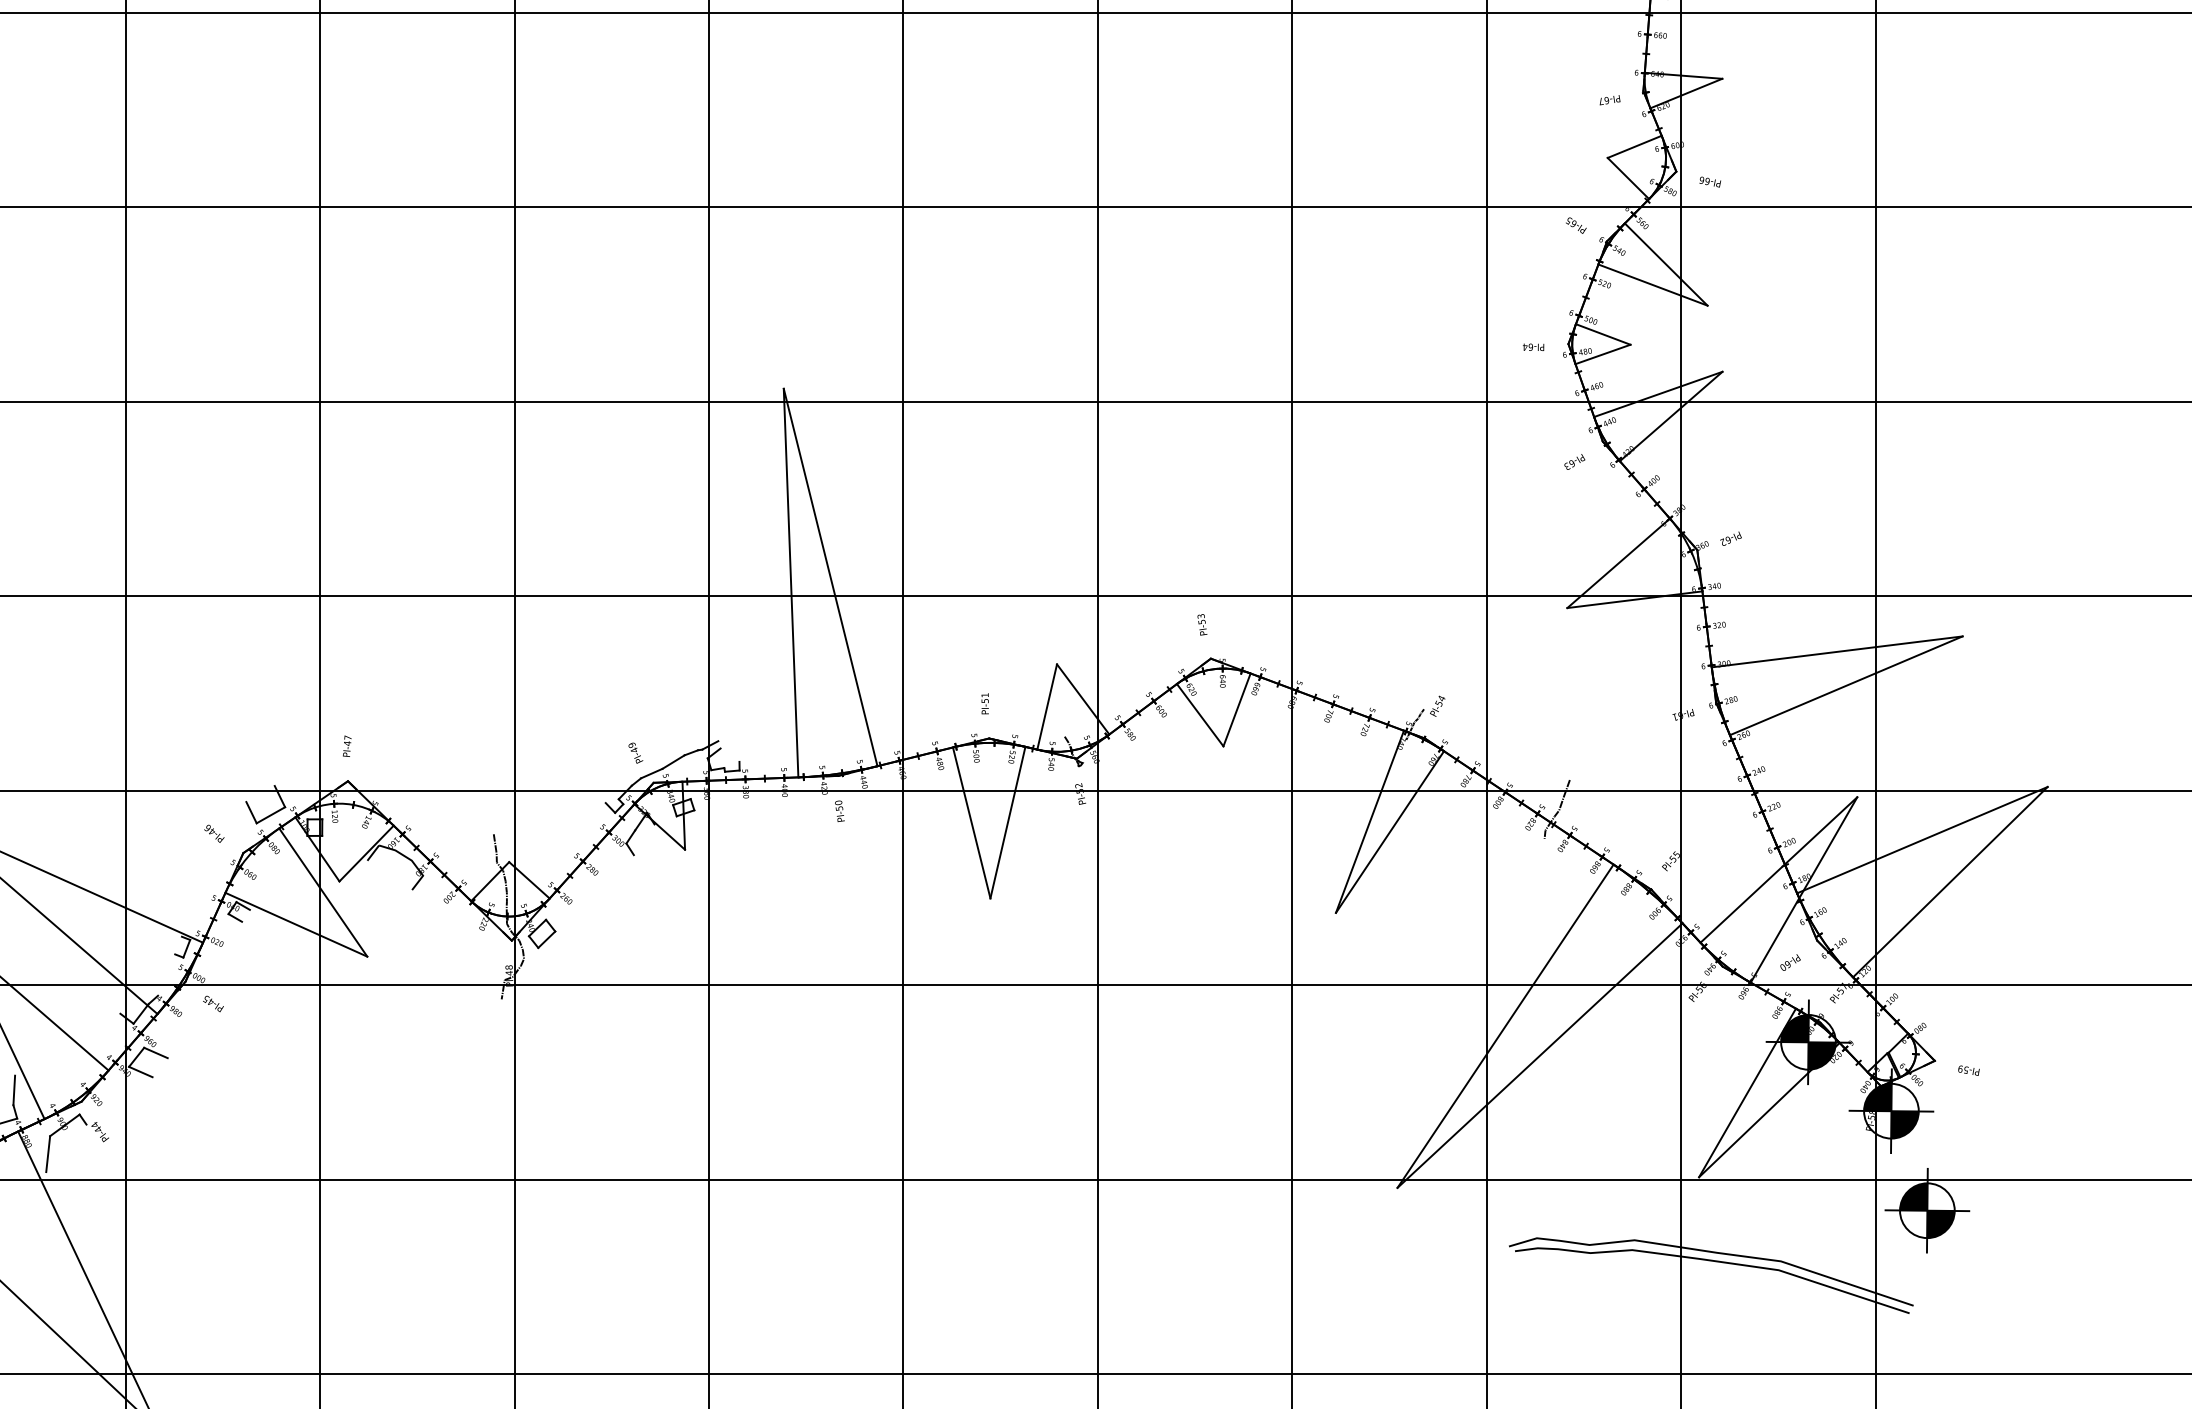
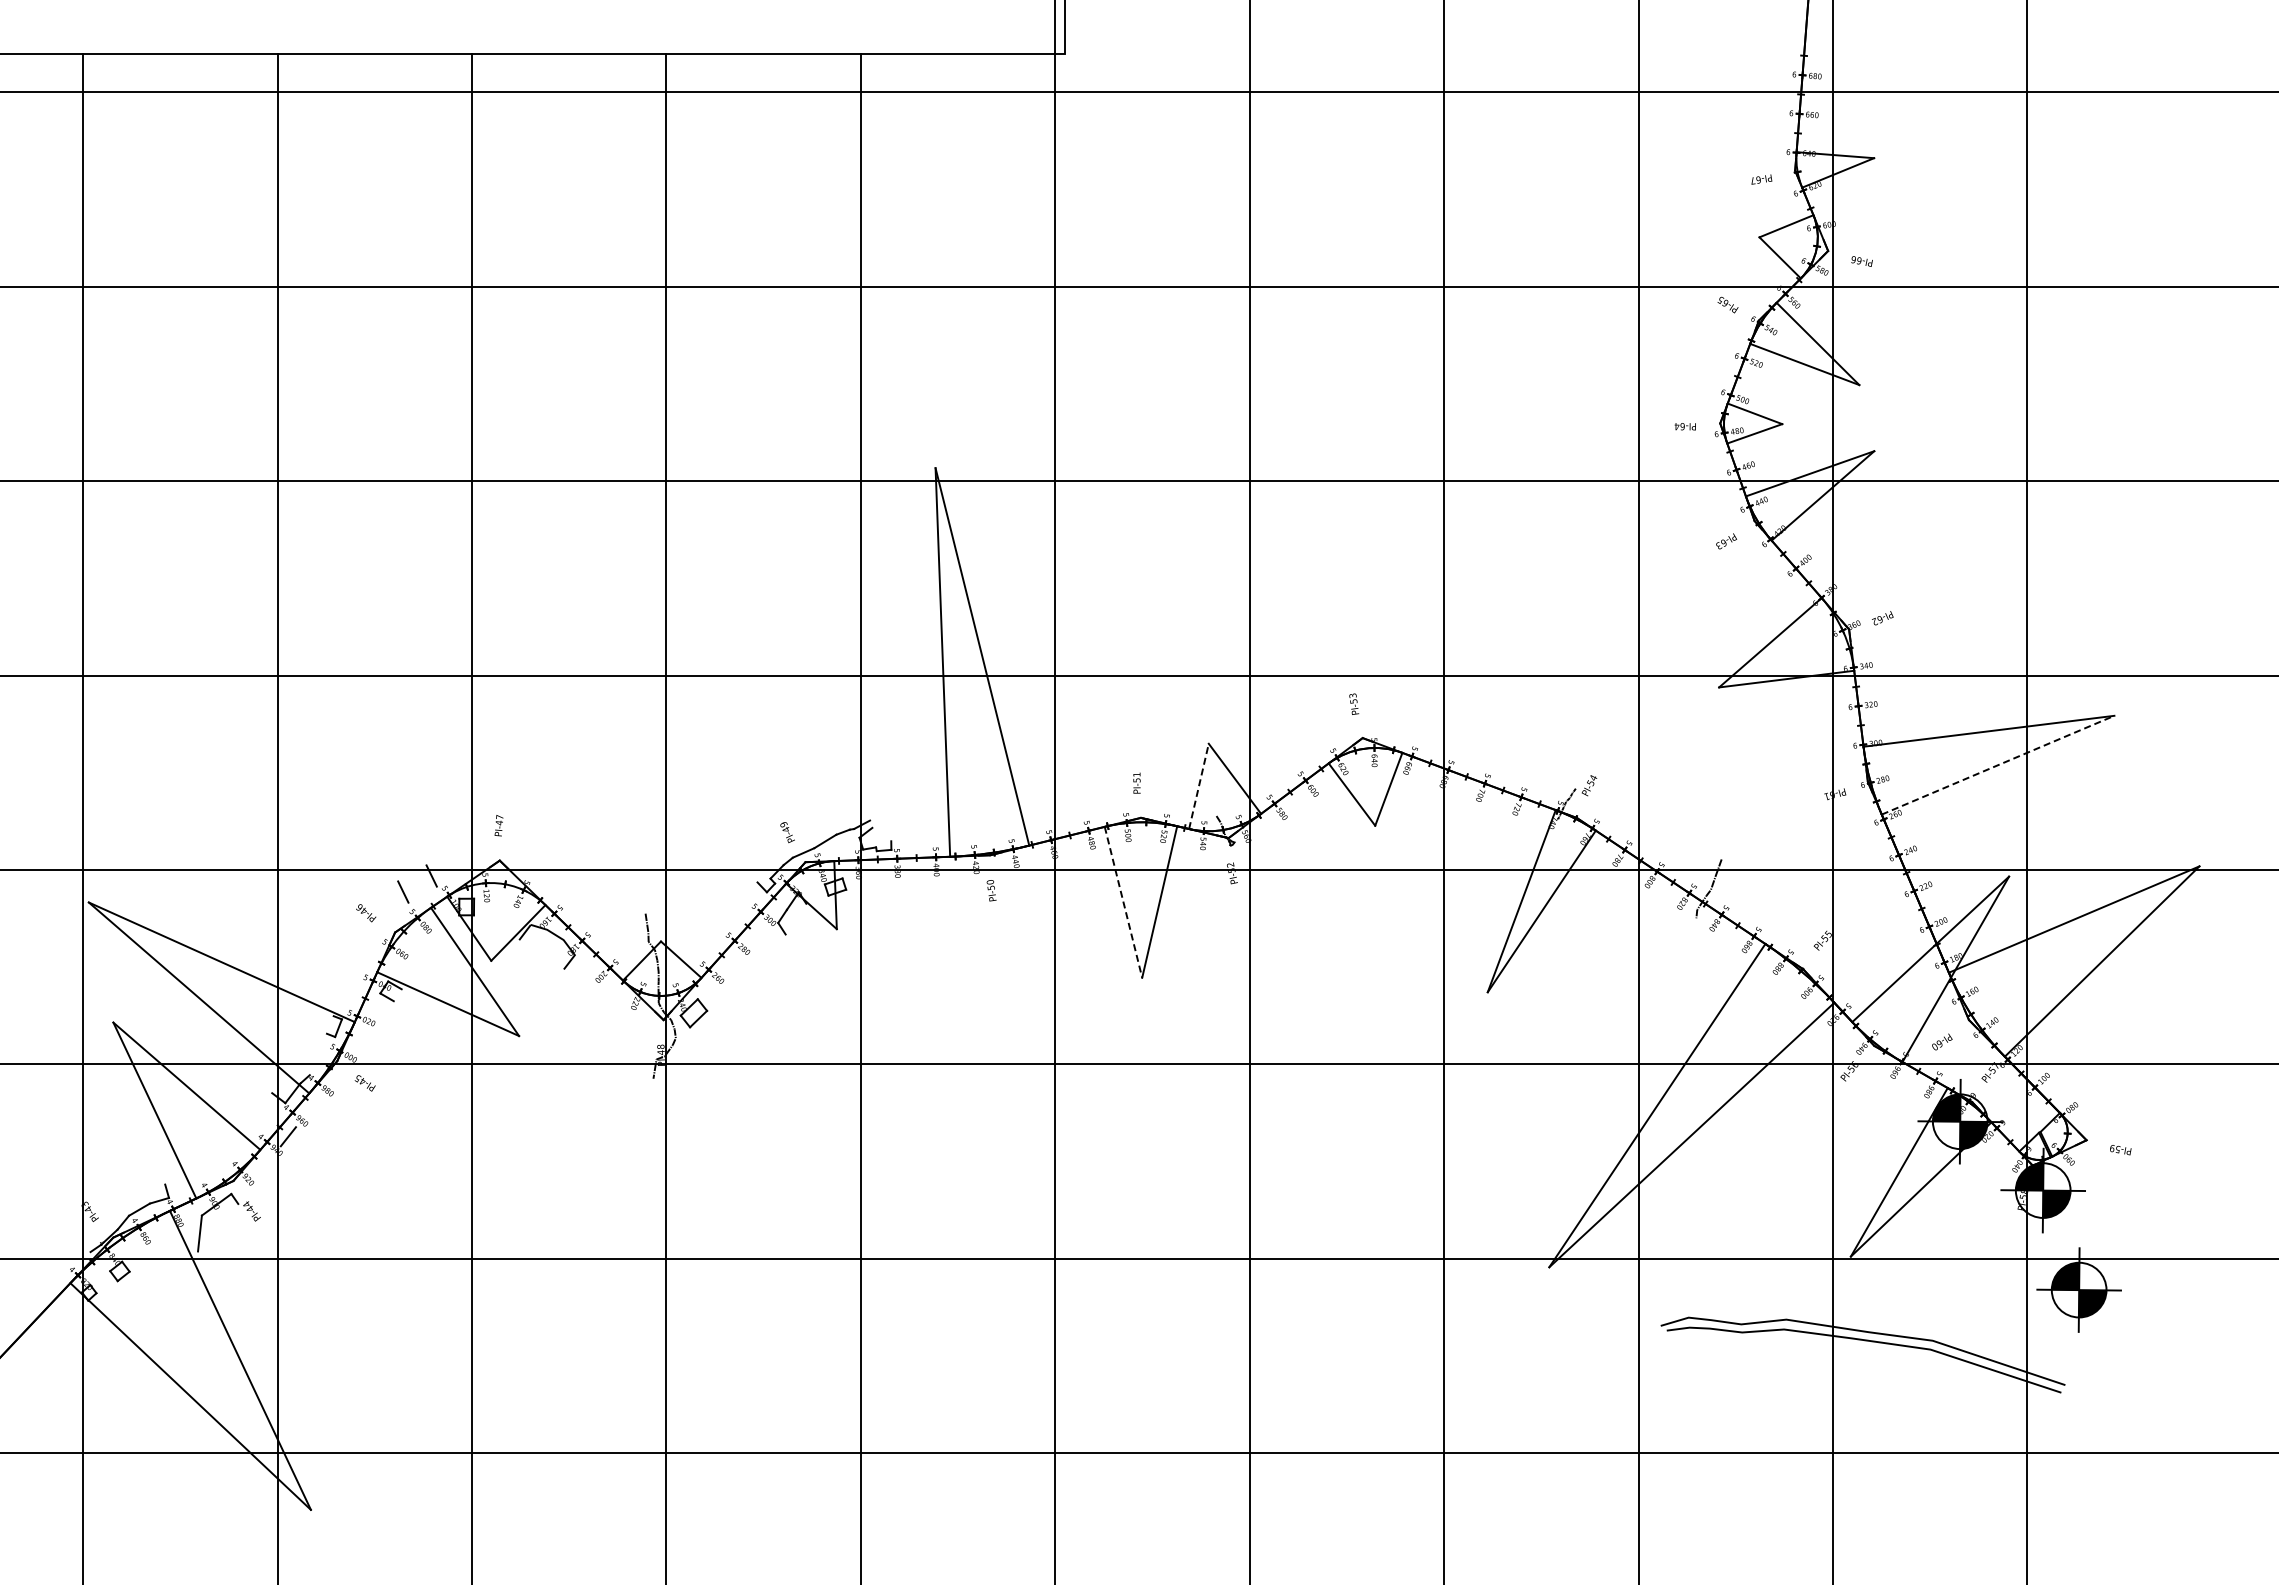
line: (1846, 686) -> (1998, 765), solid -> dashed
line: (1046, 707) -> (1198, 786), solid -> dashed
line: (270, 815) -> (422, 894), removed
line: (971, 823) -> (1123, 902), solid -> dashed
line: (155, 1053) -> (307, 1132), removed
line: (140, 1072) -> (292, 1151), removed
line: (13, 1090) -> (165, 1169), removed

